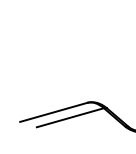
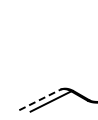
line: (53, 112) -> (39, 100), solid -> dashed

